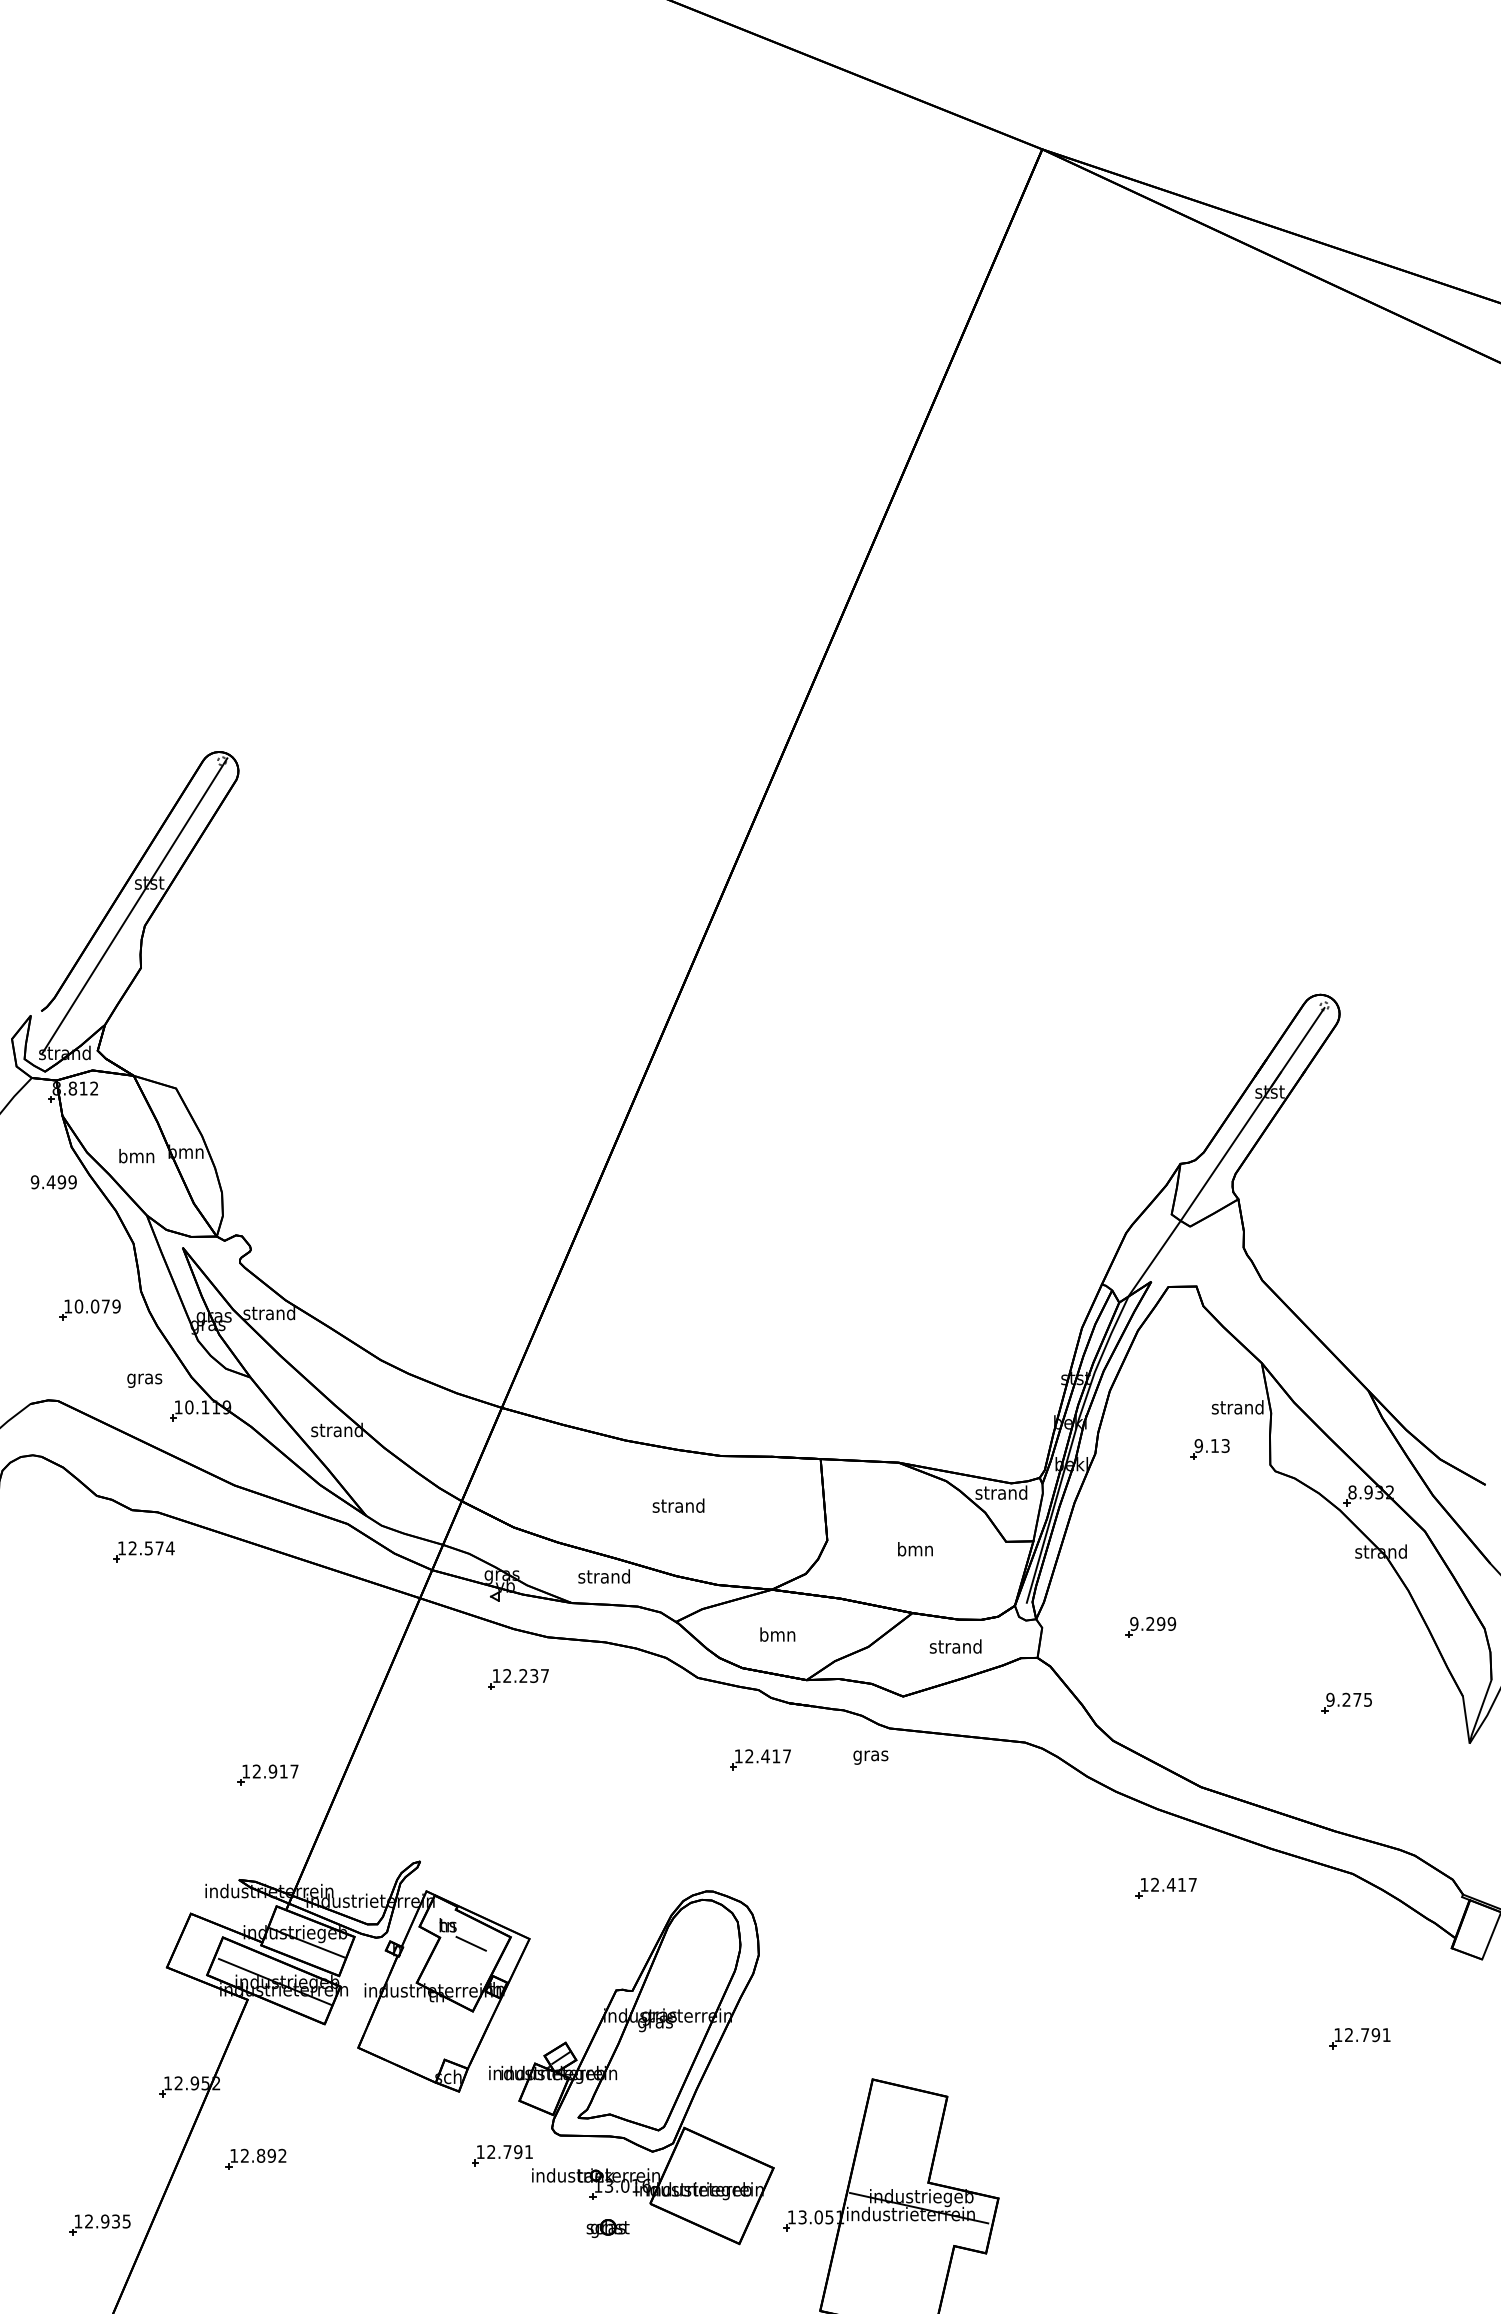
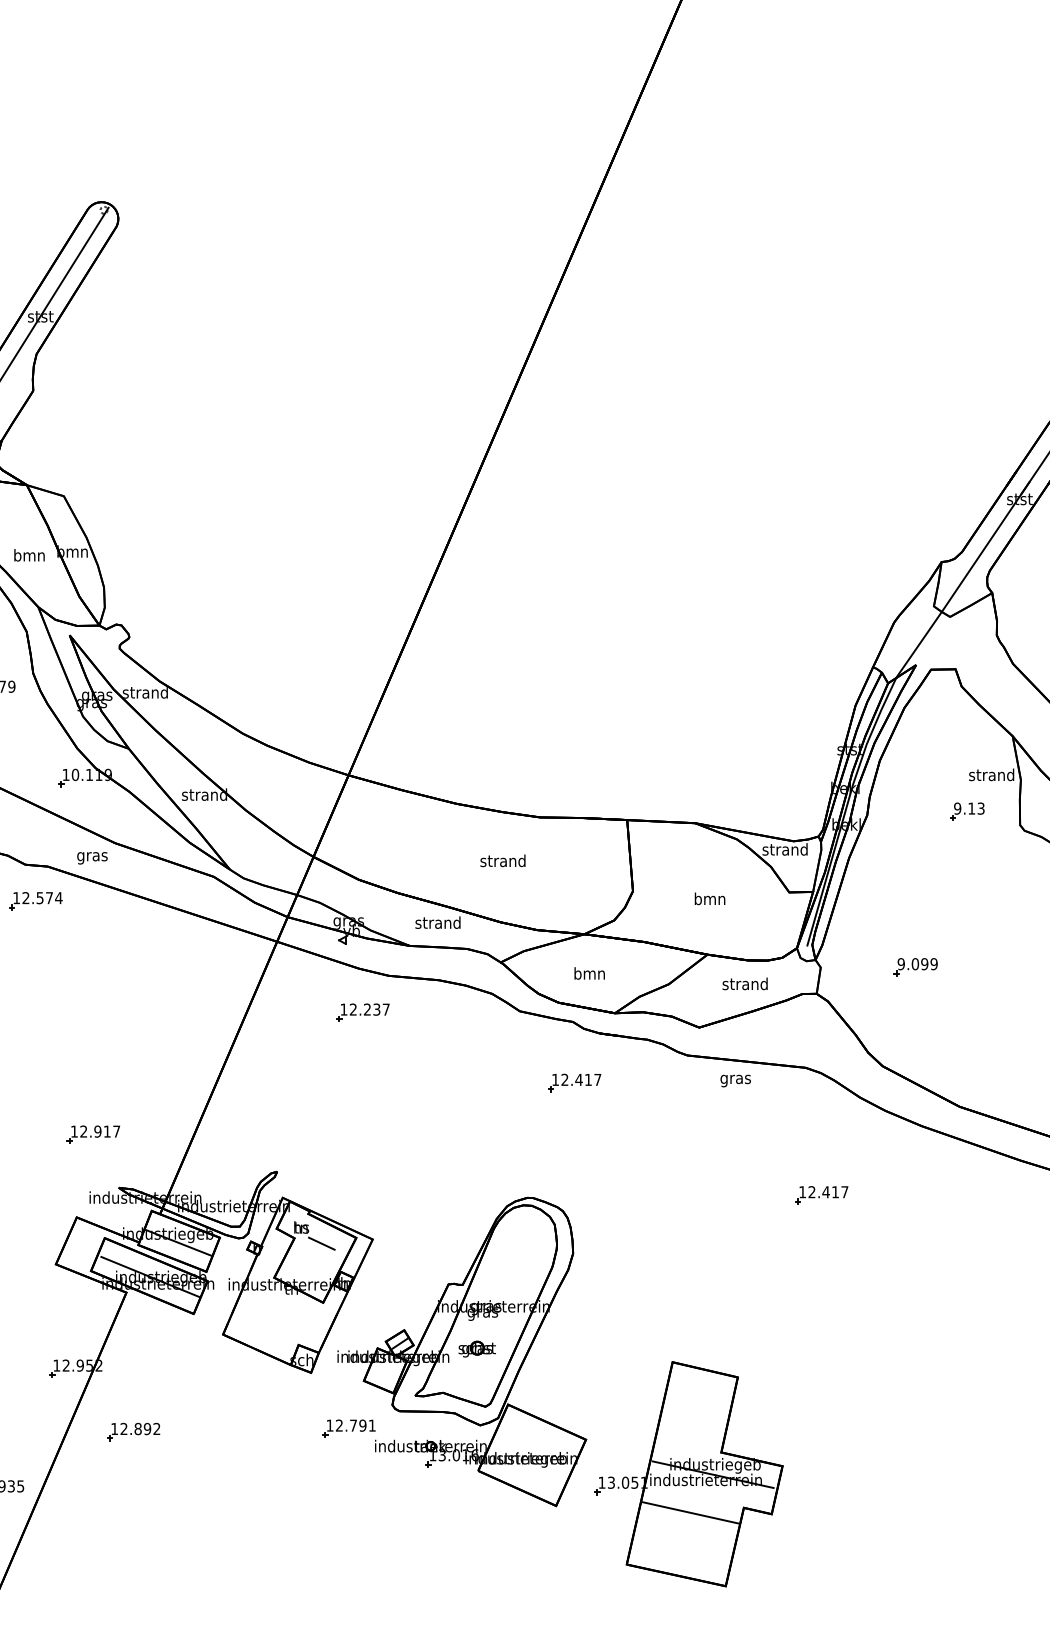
text: (144, 1380) -> (92, 858), moved
text: (1150, 1623) -> (915, 963), 9.299 -> 9.099
text: (870, 1757) -> (735, 1080), moved
part: (267, 1774) -> (93, 1134), moved
part: (1165, 1887) -> (821, 1194), moved
part: (607, 2228) -> (476, 1349), moved
line: (893, 2251) -> (690, 1512), added

